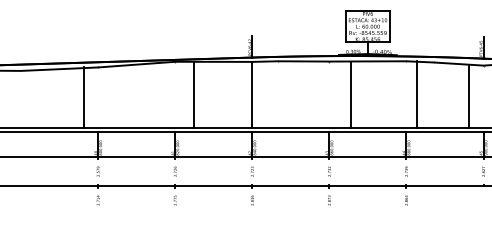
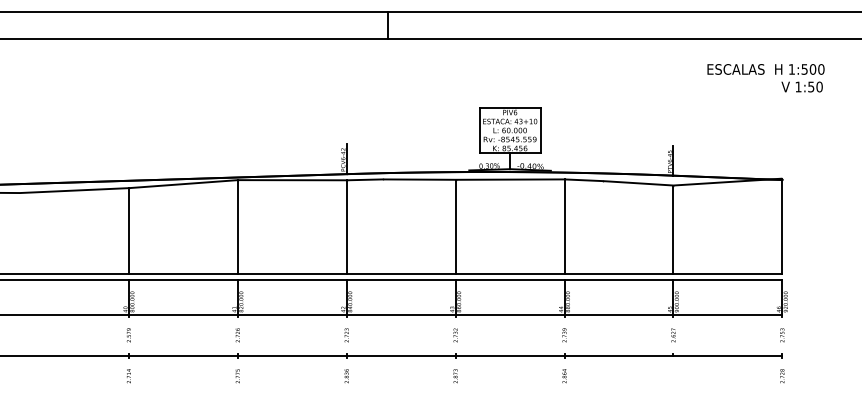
line: (350, 94) -> (455, 226), moved
line: (417, 94) -> (564, 226), moved
line: (193, 95) -> (237, 227), moved
line: (469, 96) -> (673, 229), moved
line: (83, 98) -> (128, 231), moved

